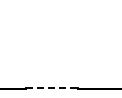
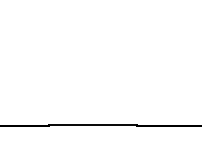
line: (51, 88) -> (92, 125), dashed -> solid

